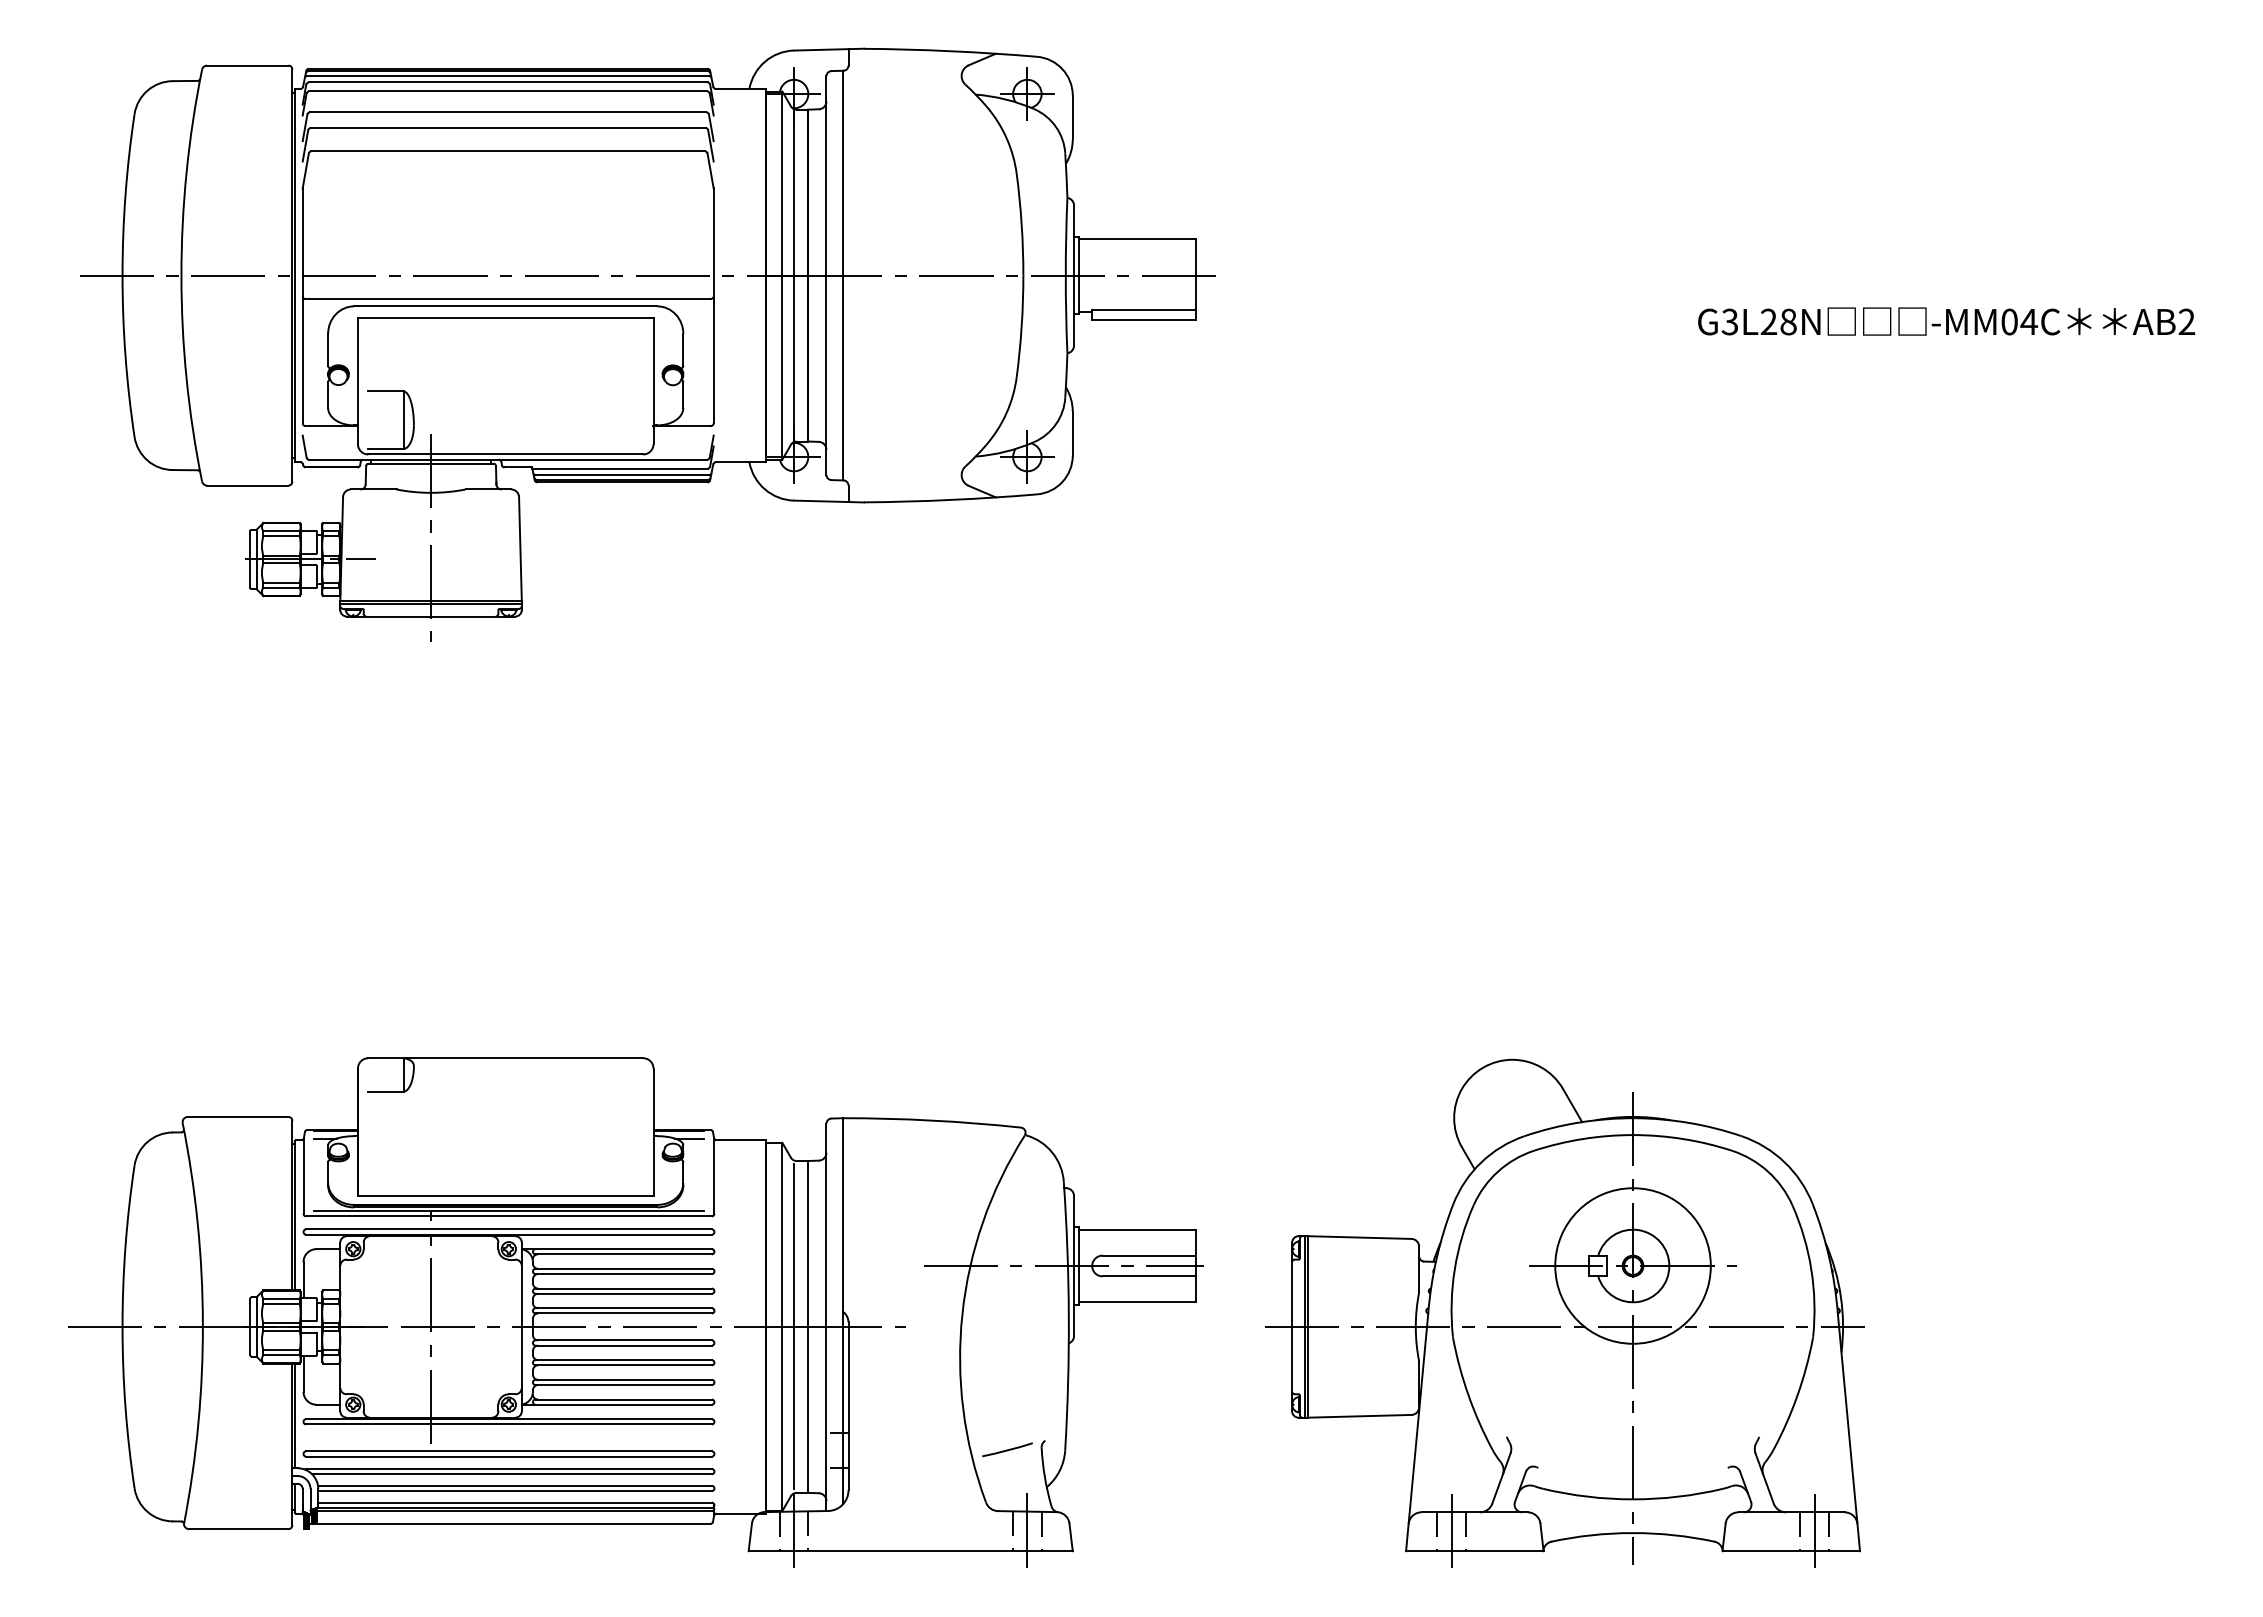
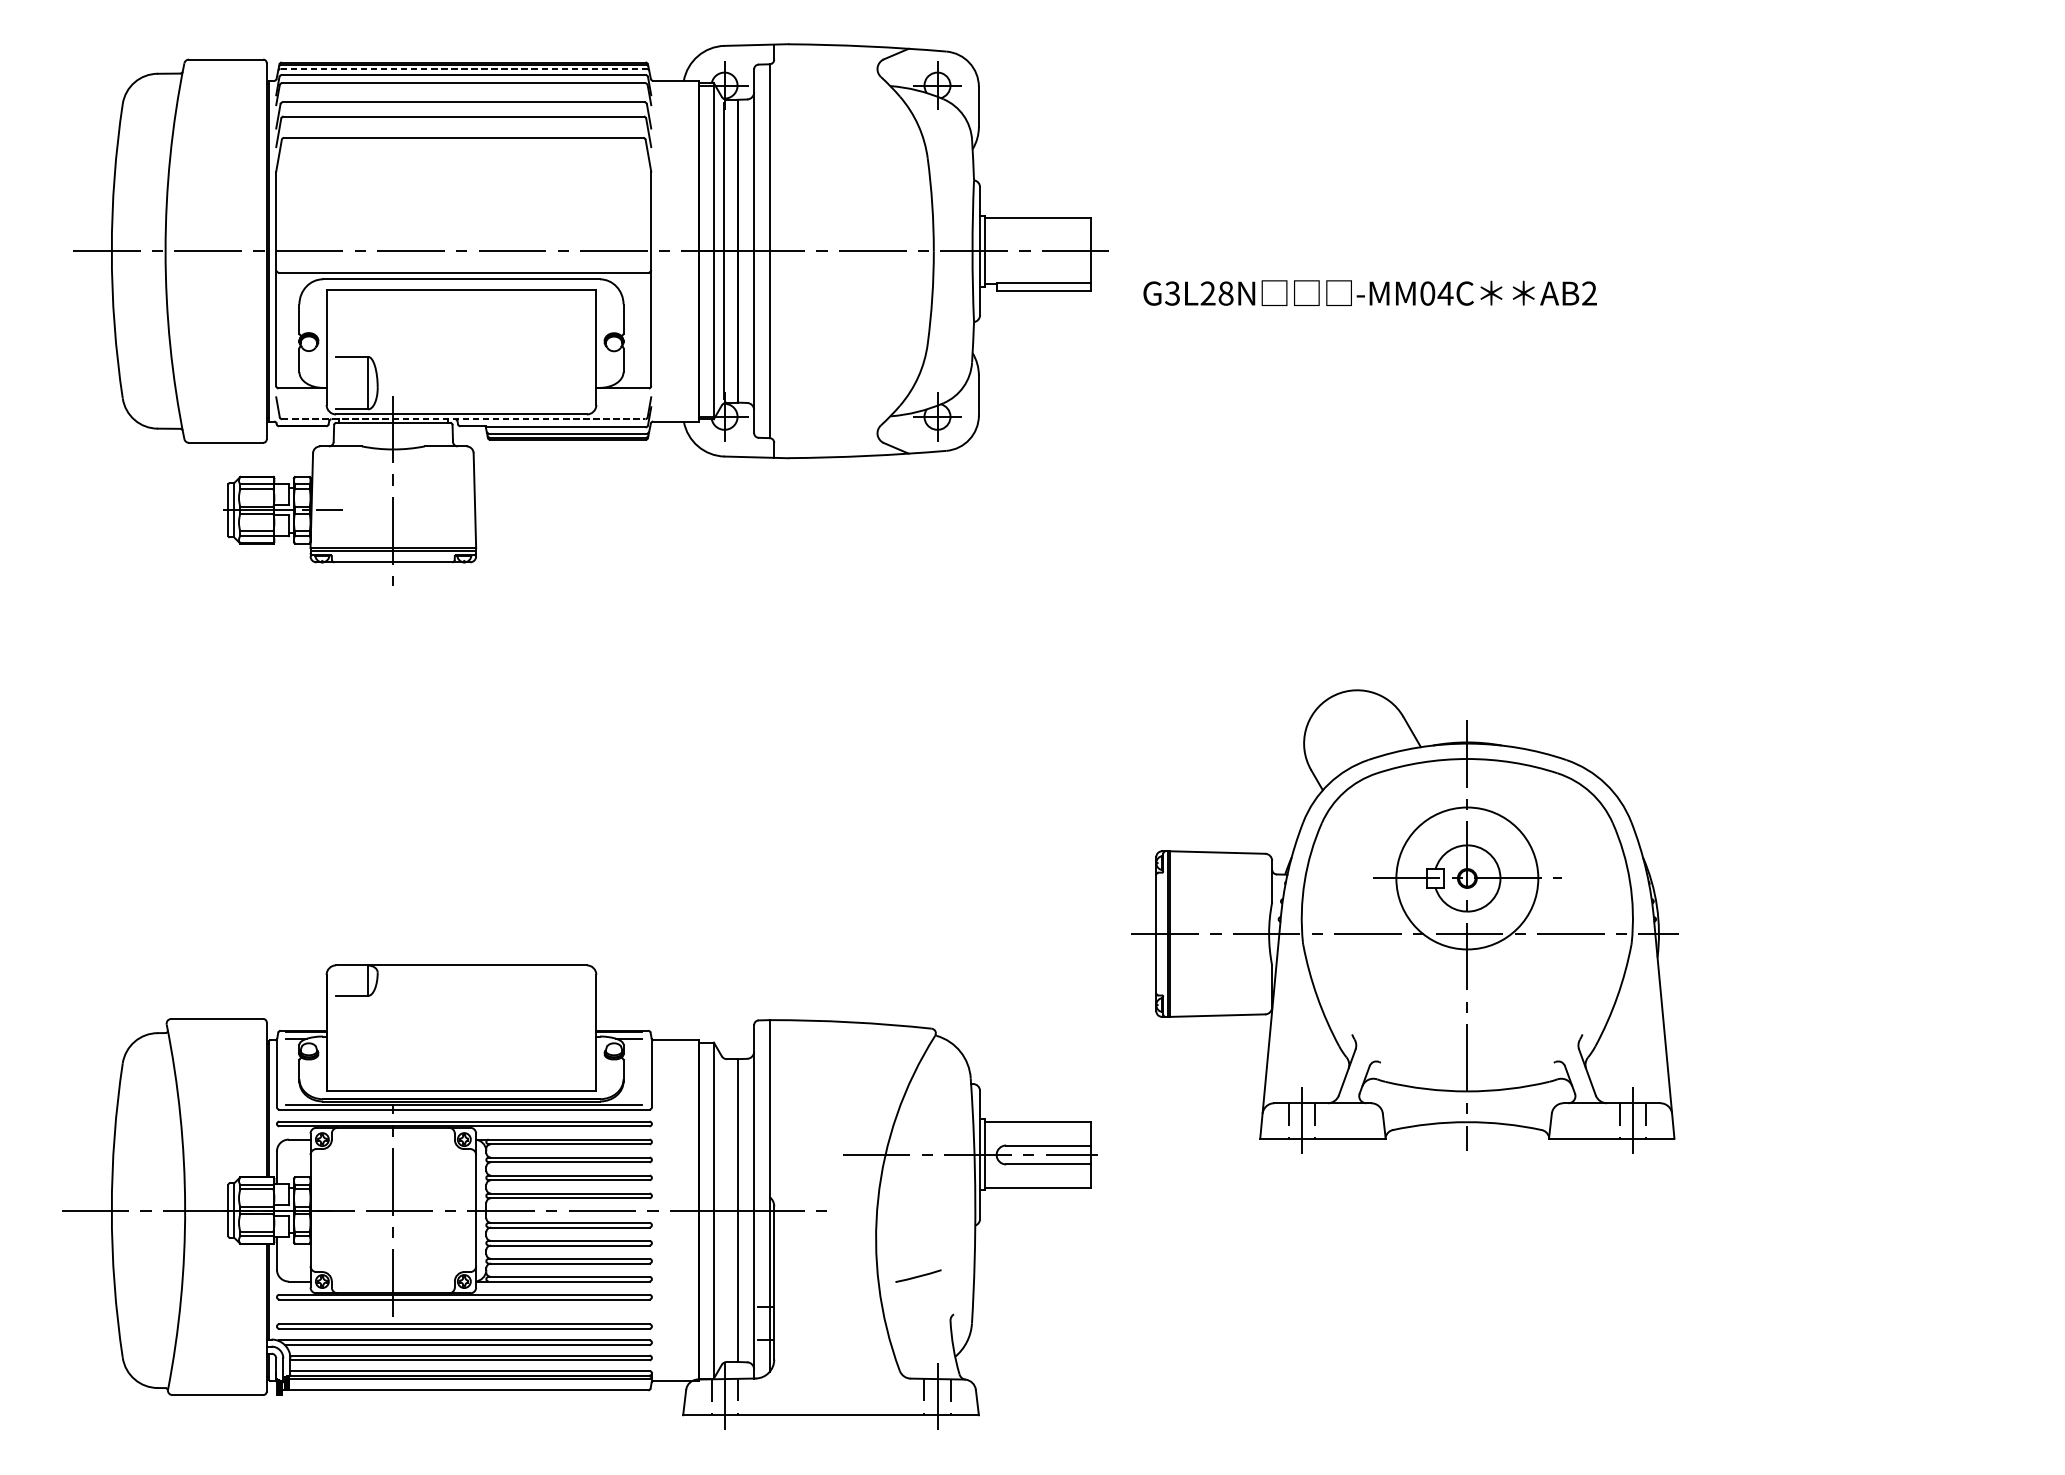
line: (508, 75) -> (464, 68), solid -> dashed
text: (1946, 321) -> (1370, 293), moved
line: (508, 459) -> (464, 419), solid -> dashed
part: (1564, 1312) -> (1404, 920), moved
line: (793, 1326) -> (724, 1210), removed
line: (1007, 1449) -> (918, 1275), moved

